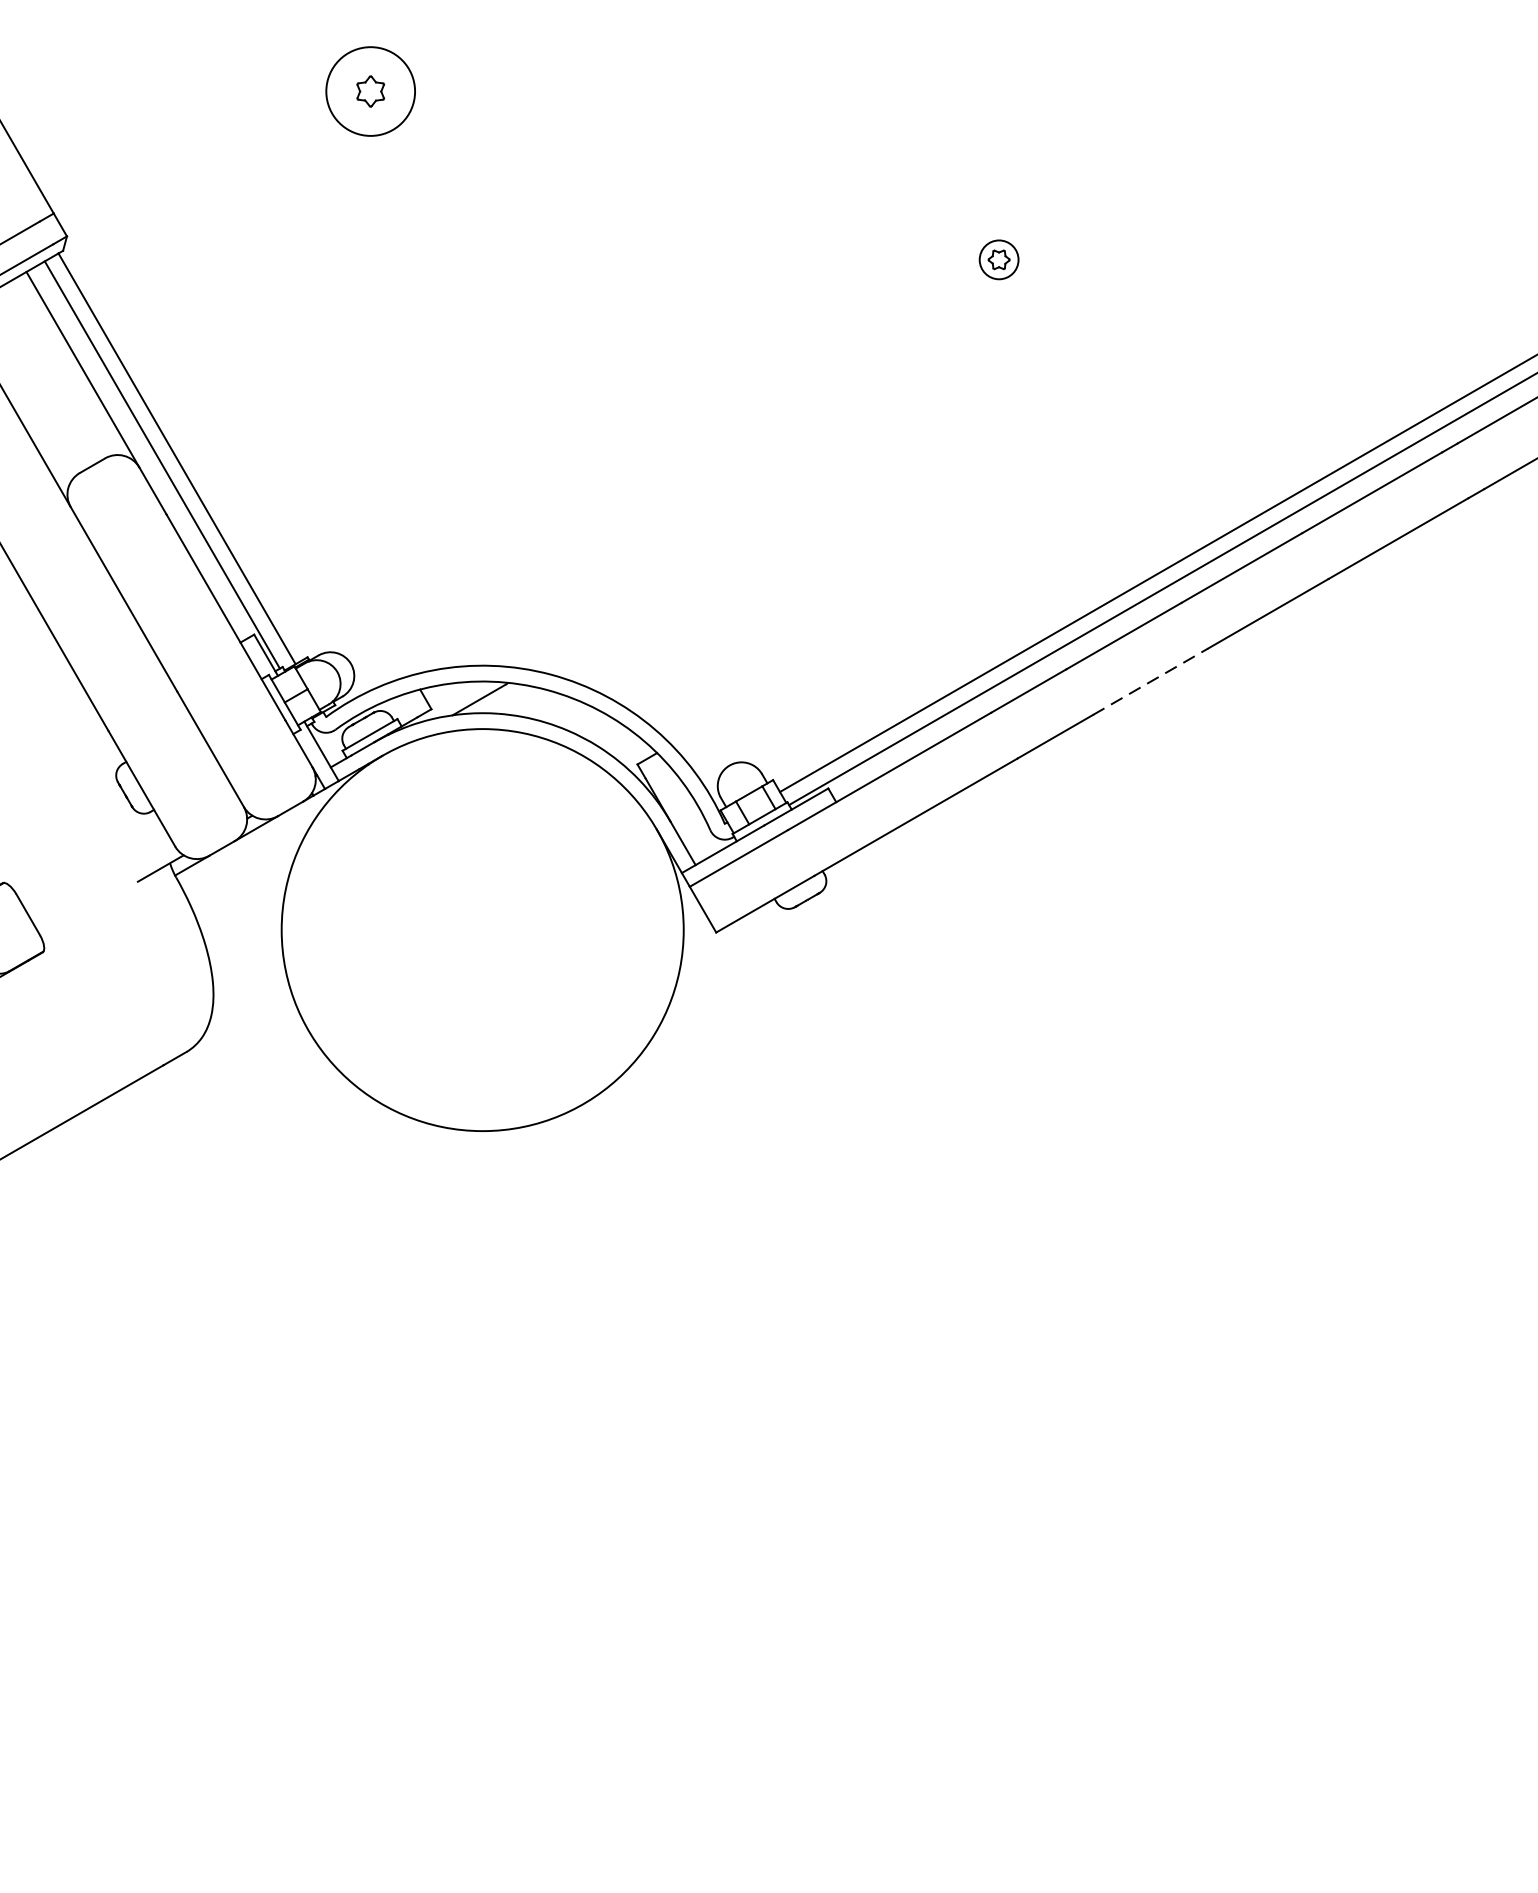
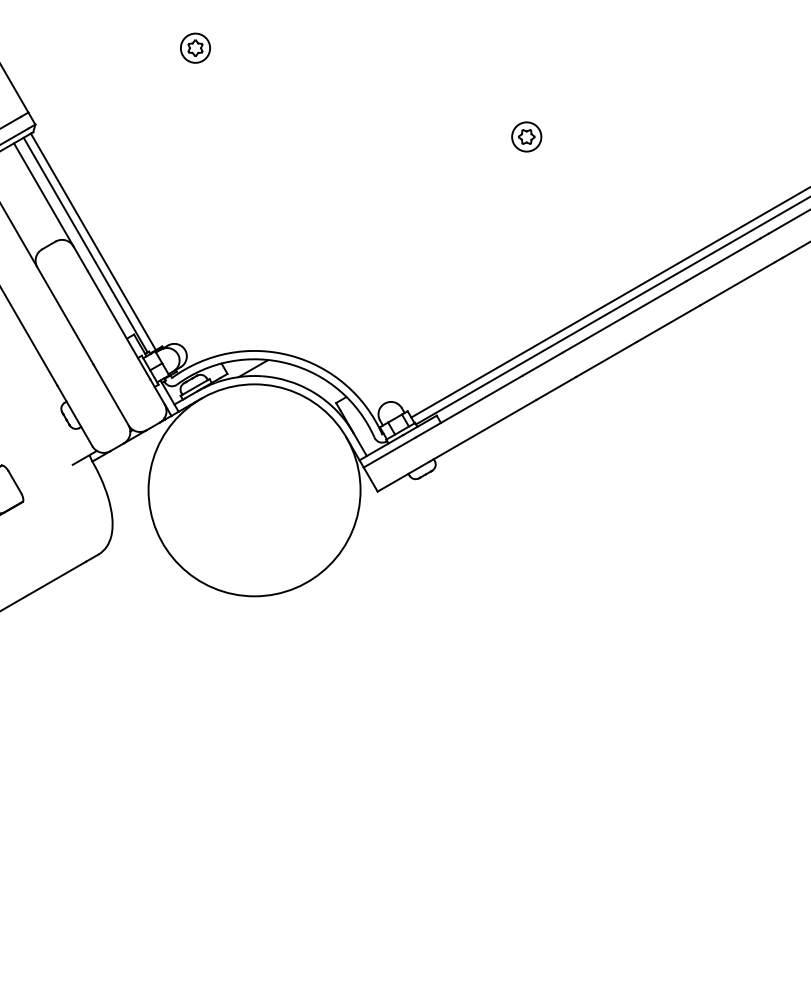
circle: (370, 90) -> (195, 47), size x0.62
part: (998, 258) -> (526, 136), size x1.43
line: (1152, 681) -> (607, 359), dashed -> solid

